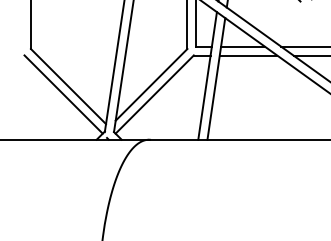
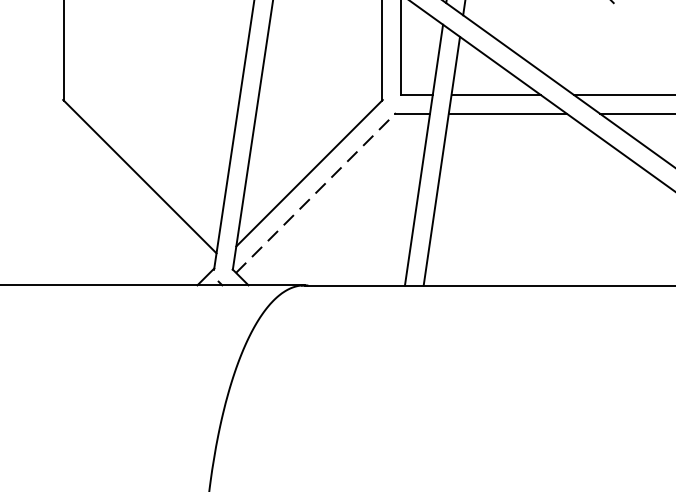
line: (63, 94) -> (129, 192), removed
line: (155, 94) -> (317, 192), solid -> dashed

